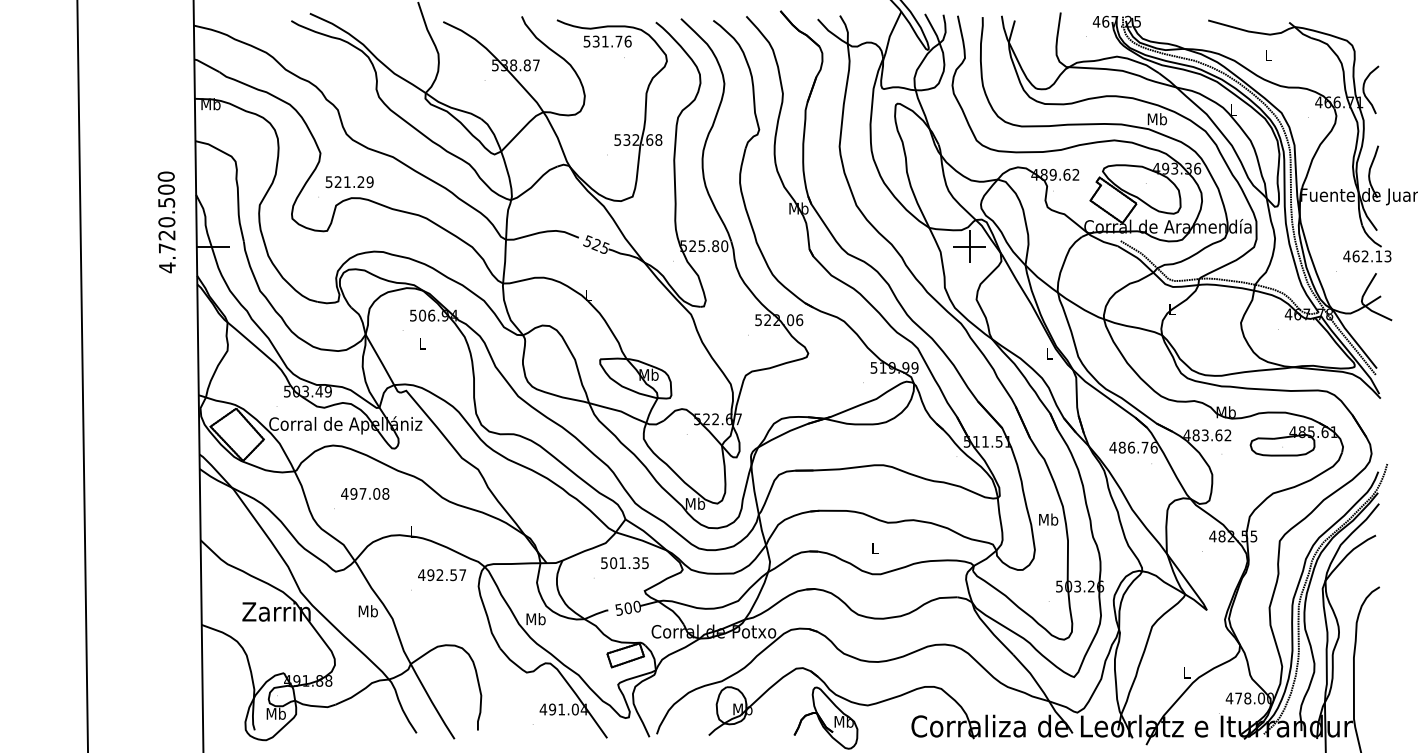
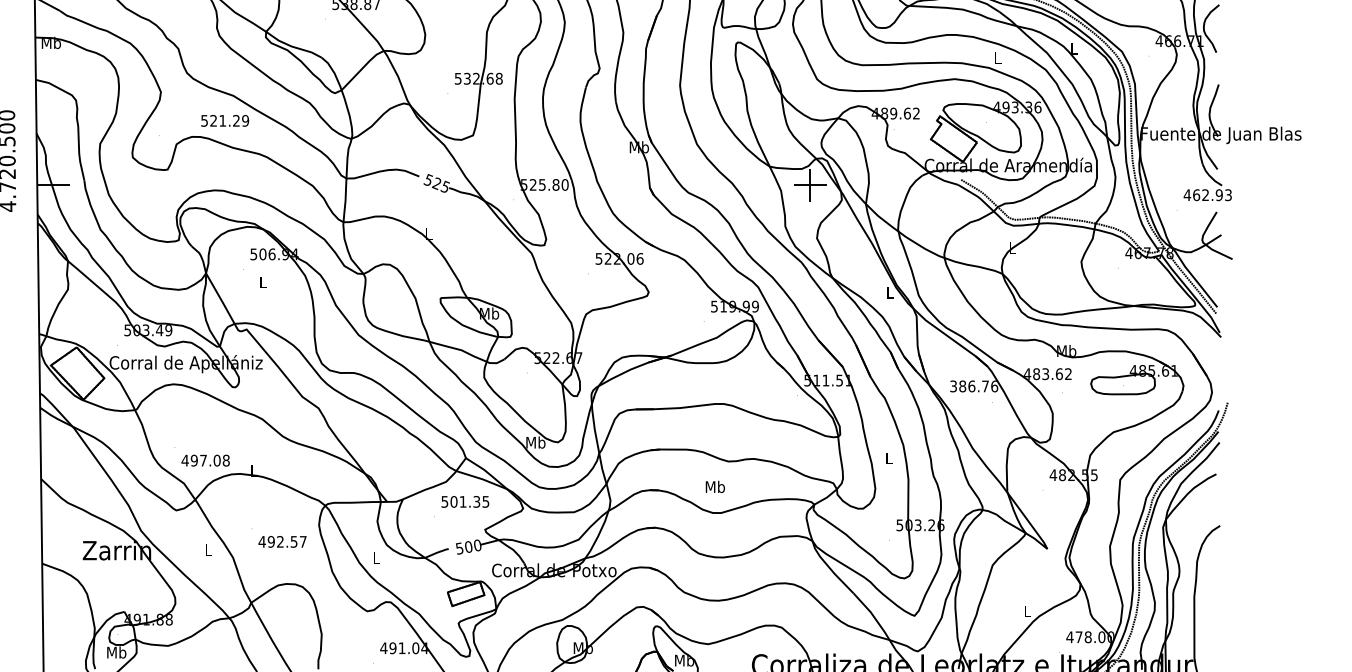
text: (1157, 119) -> (997, 58), Mb -> L
text: (349, 182) -> (224, 121), moved
text: (1378, 256) -> (1218, 195), 462.13 -> 462.93
text: (1112, 447) -> (952, 386), 486.76 -> 386.76
text: (365, 493) -> (205, 460), moved
text: (1048, 519) -> (888, 458), Mb -> L
text: (874, 548) -> (714, 487), L -> Mb
text: (442, 575) -> (282, 542), moved
text: (367, 611) -> (207, 550), Mb -> L
text: (535, 619) -> (375, 558), Mb -> L

